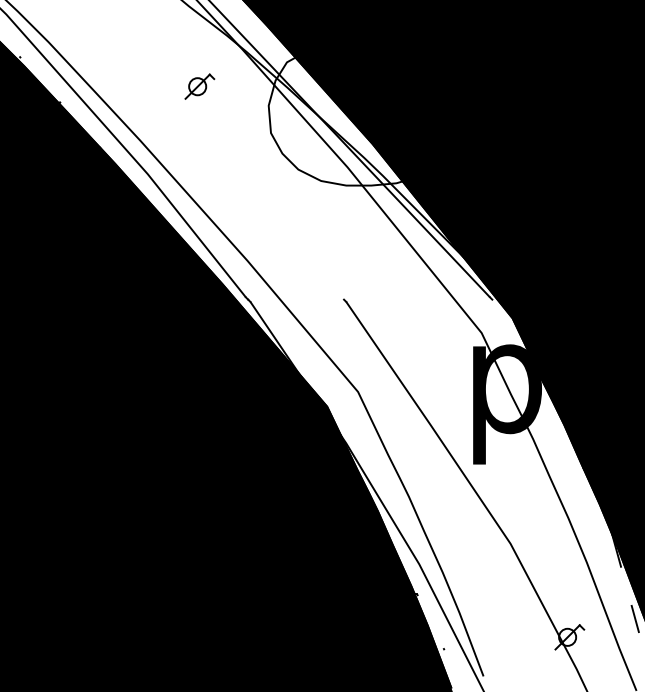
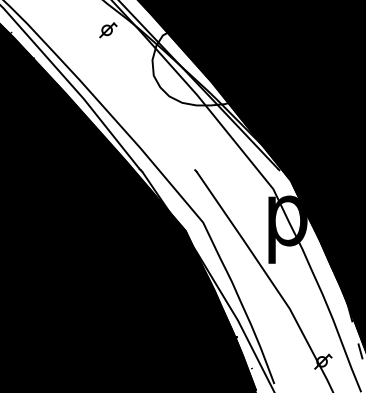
part: (200, 86) -> (108, 30), moved

